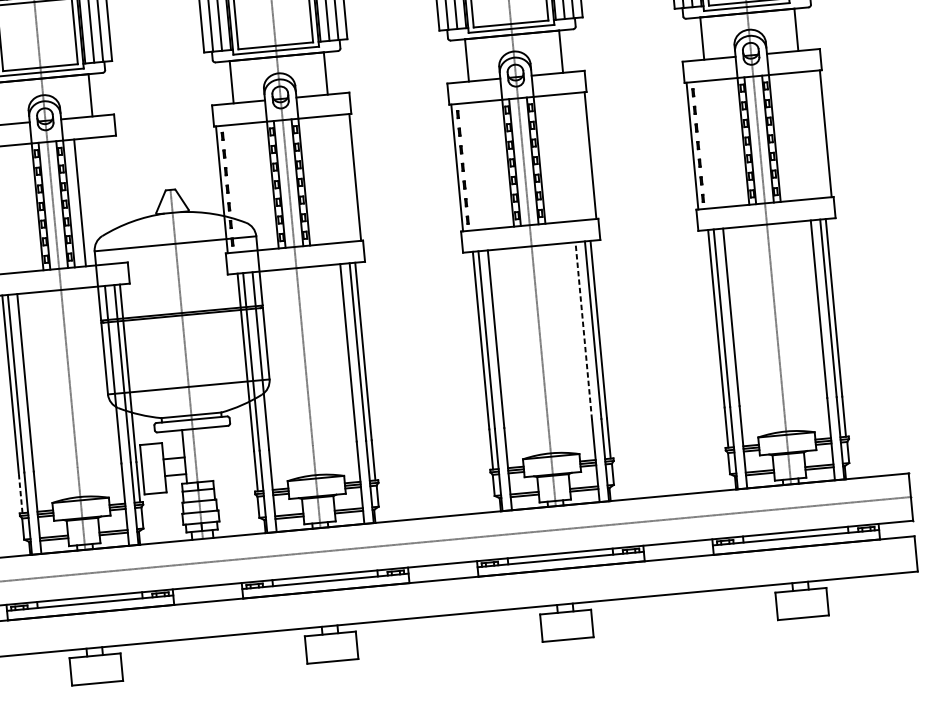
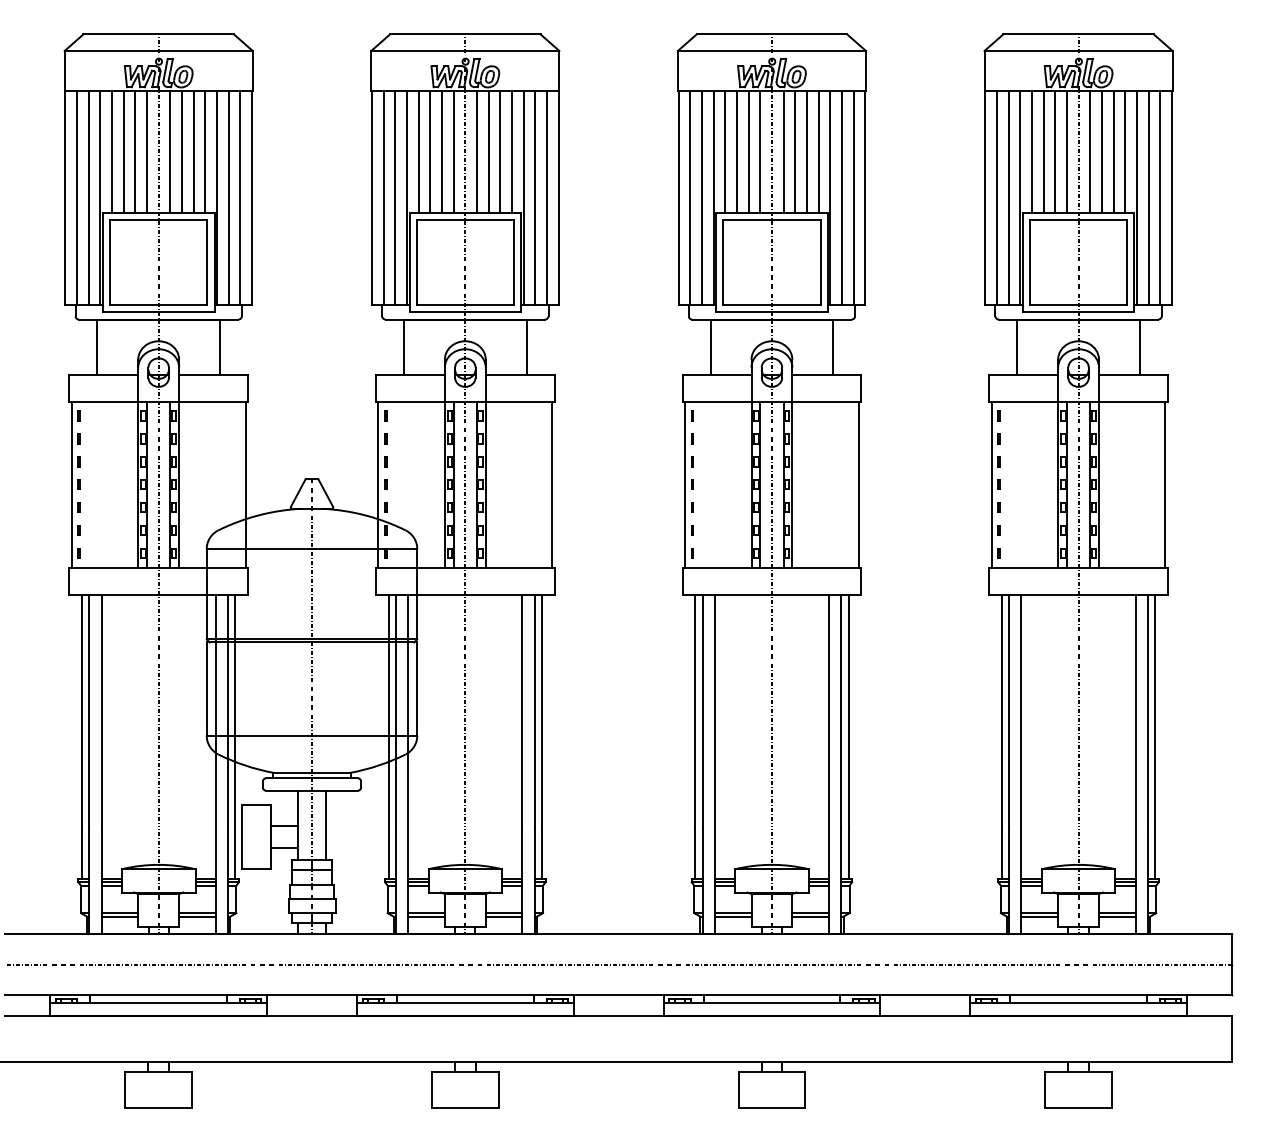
line: (79, 202) -> (245, 484), moved
line: (584, 330) -> (829, 710), dashed -> solid
line: (205, 454) -> (325, 825), added
line: (20, 492) -> (82, 852), dashed -> solid

